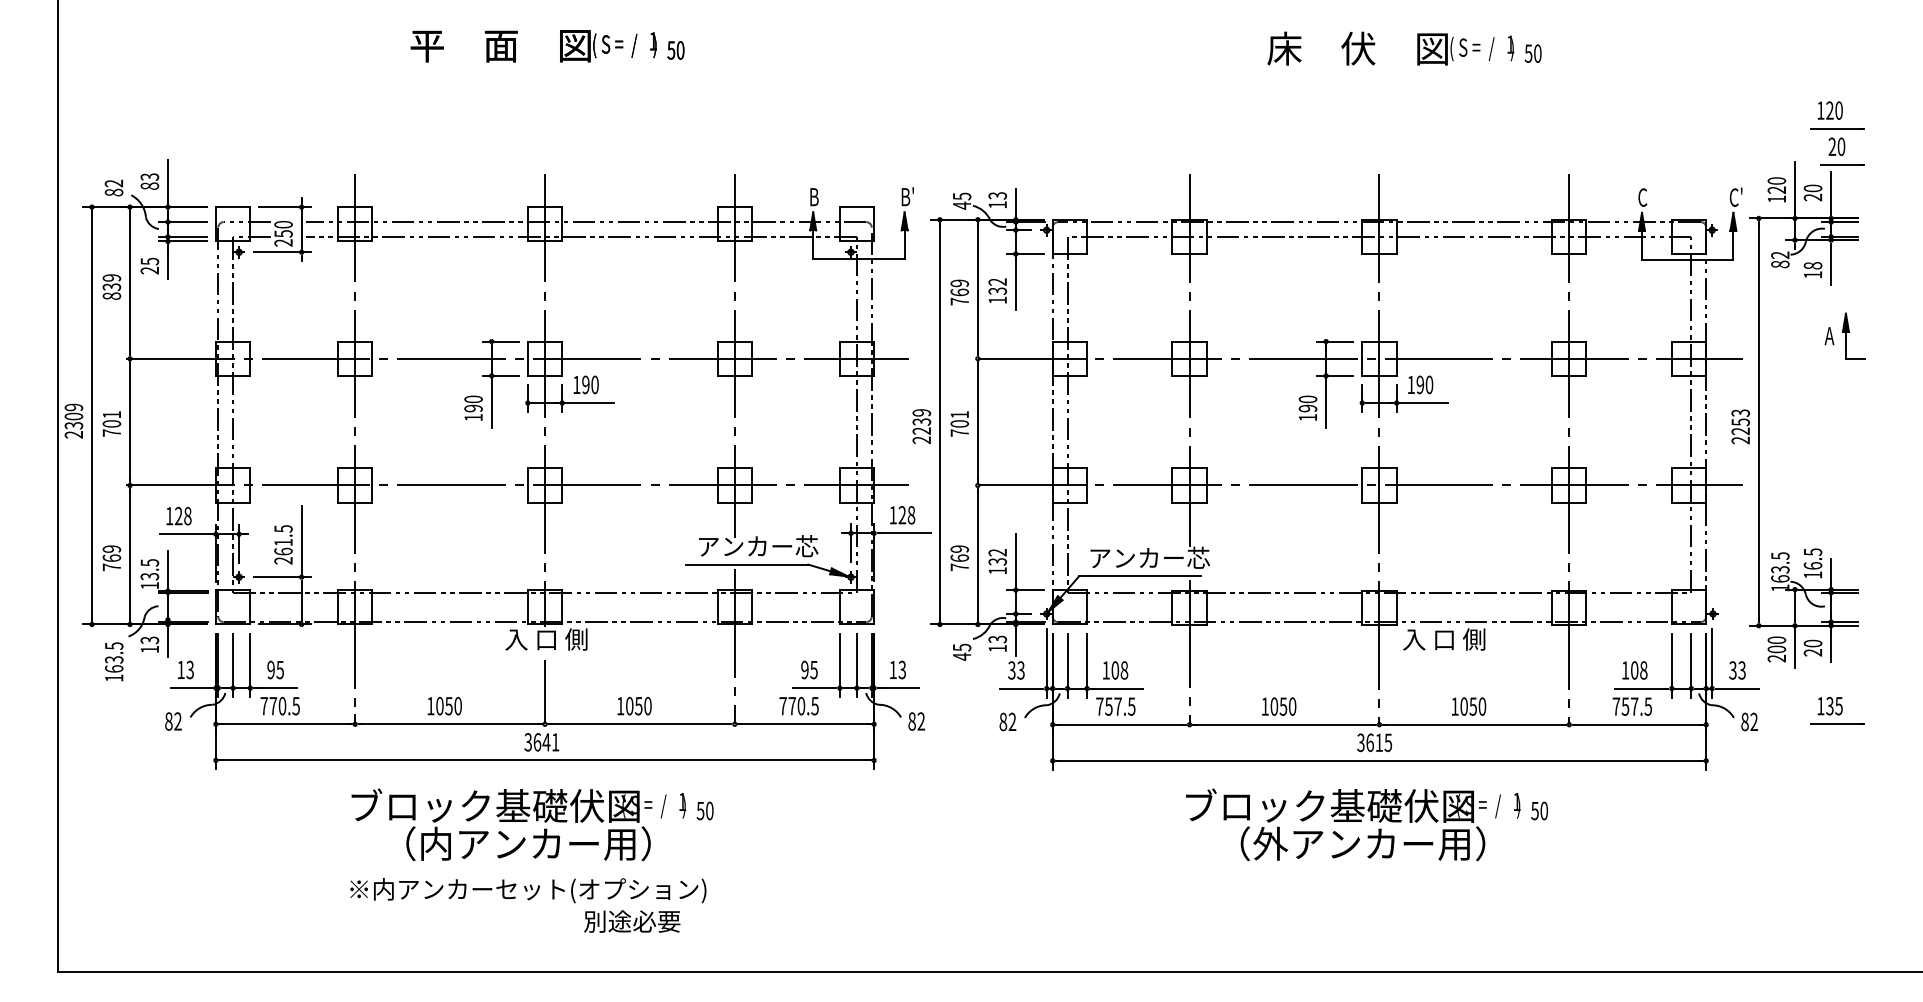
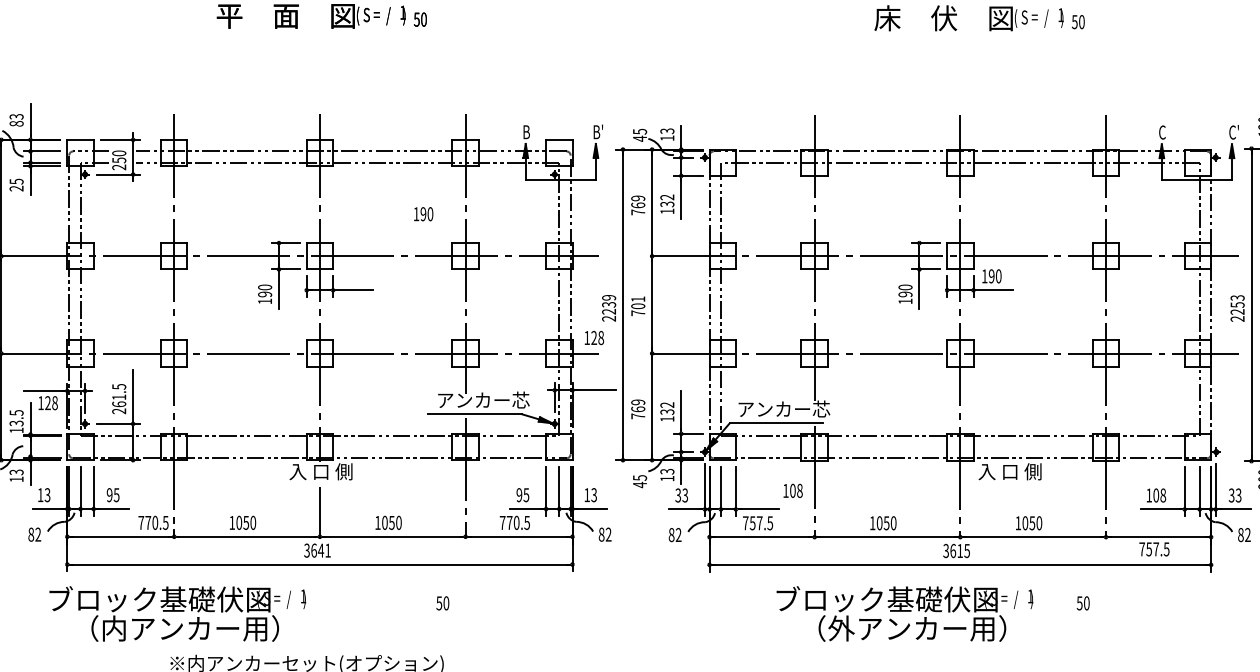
text: (585, 384) -> (423, 213), moved
text: (178, 515) -> (47, 402), moved
text: (902, 515) -> (594, 338), moved
text: (1115, 670) -> (793, 490), moved
text: (279, 705) -> (152, 522), moved
text: (1631, 706) -> (1153, 549), moved
text: (518, 824) -> (177, 613), moved
text: (1353, 824) -> (905, 613), moved

